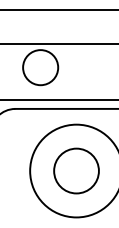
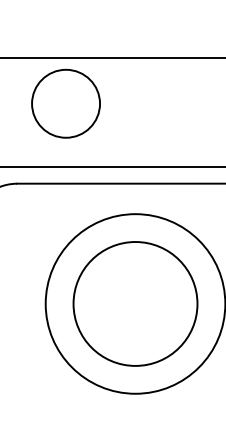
circle: (76, 171) -> (135, 304), size x1.43

